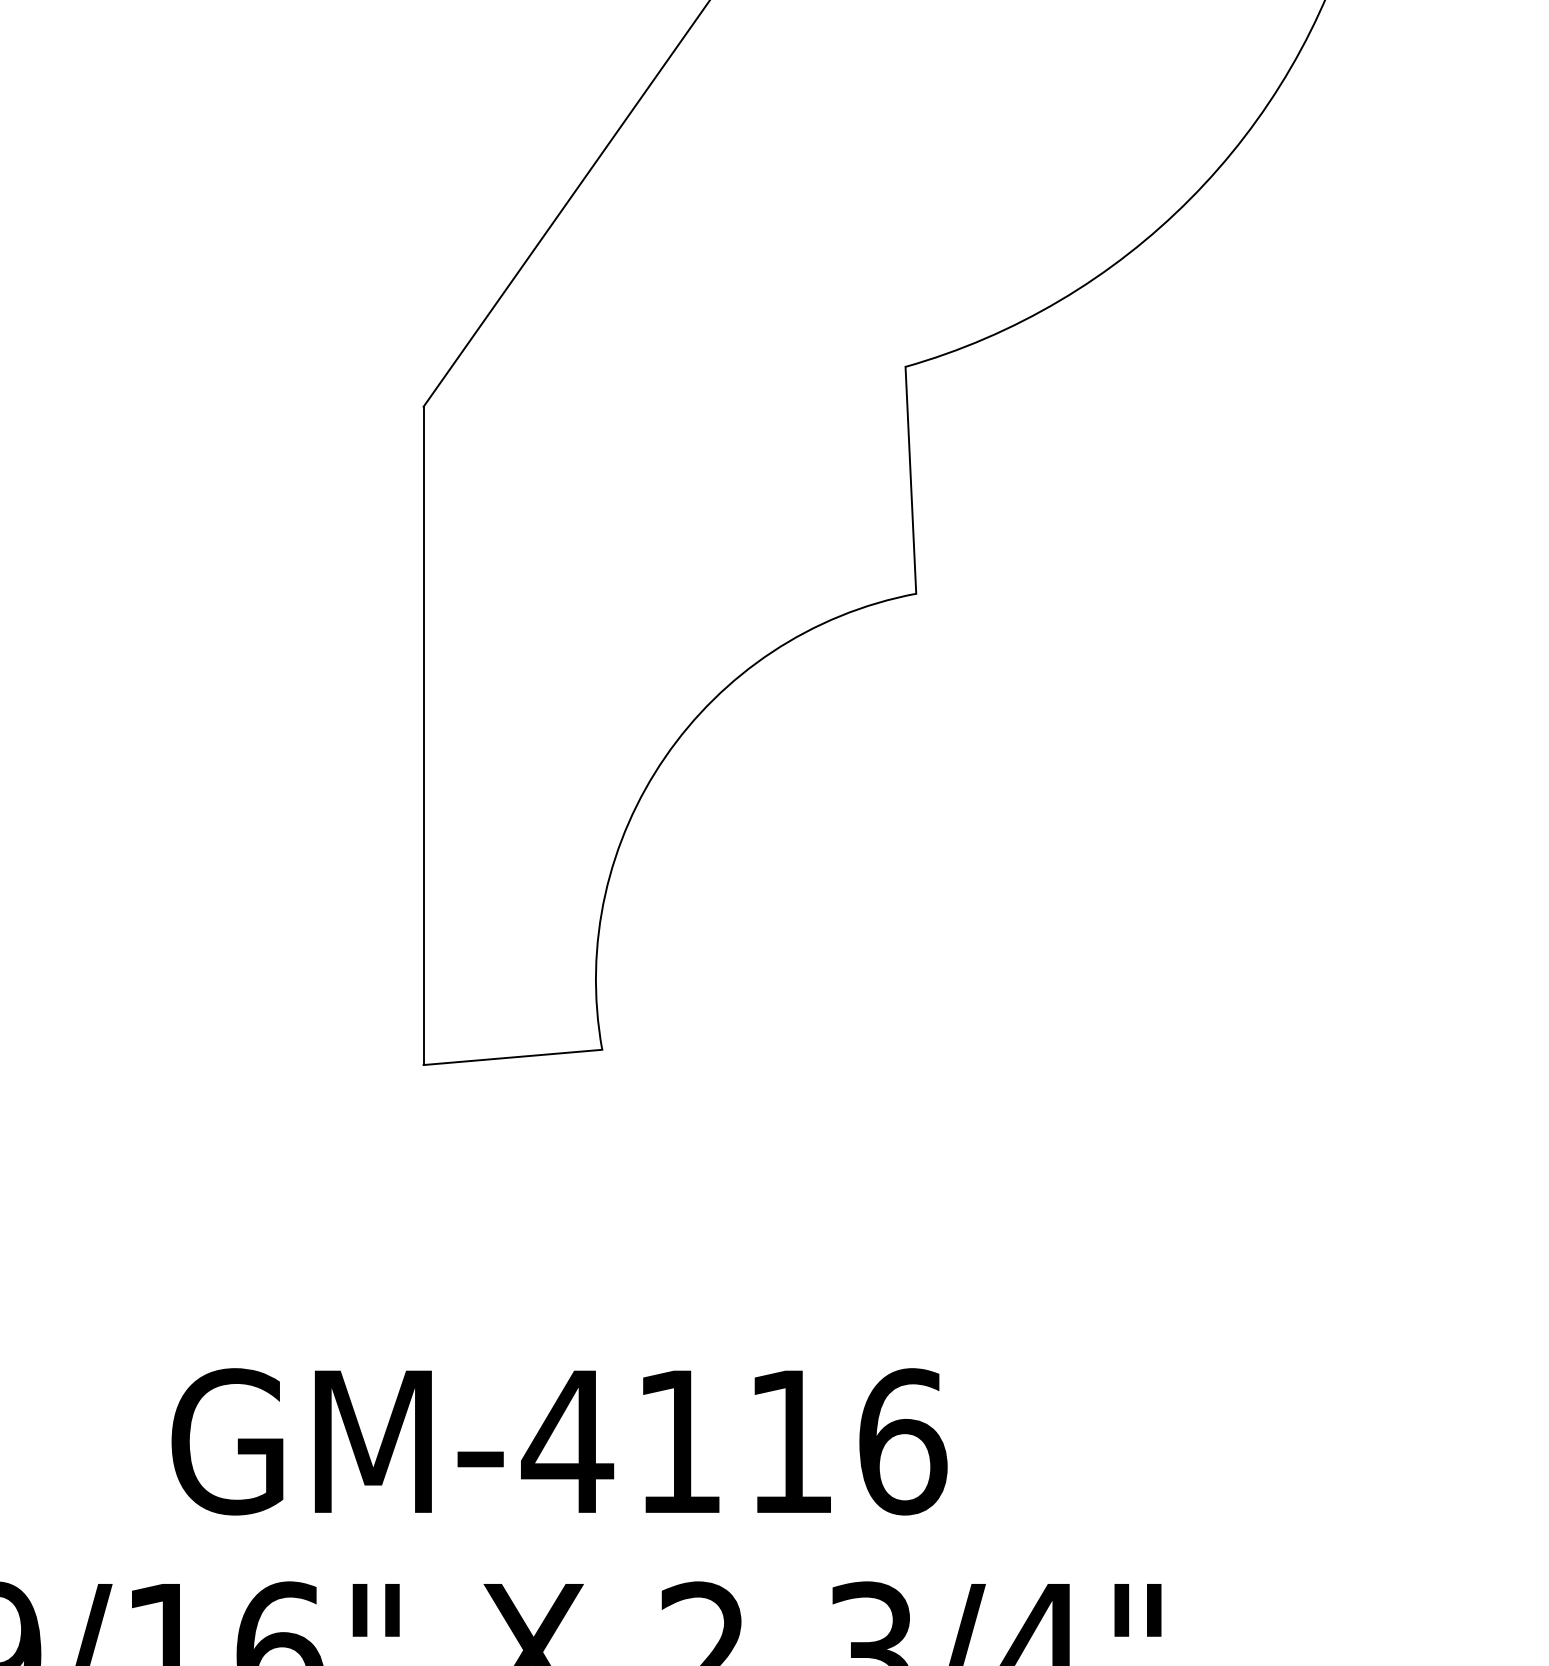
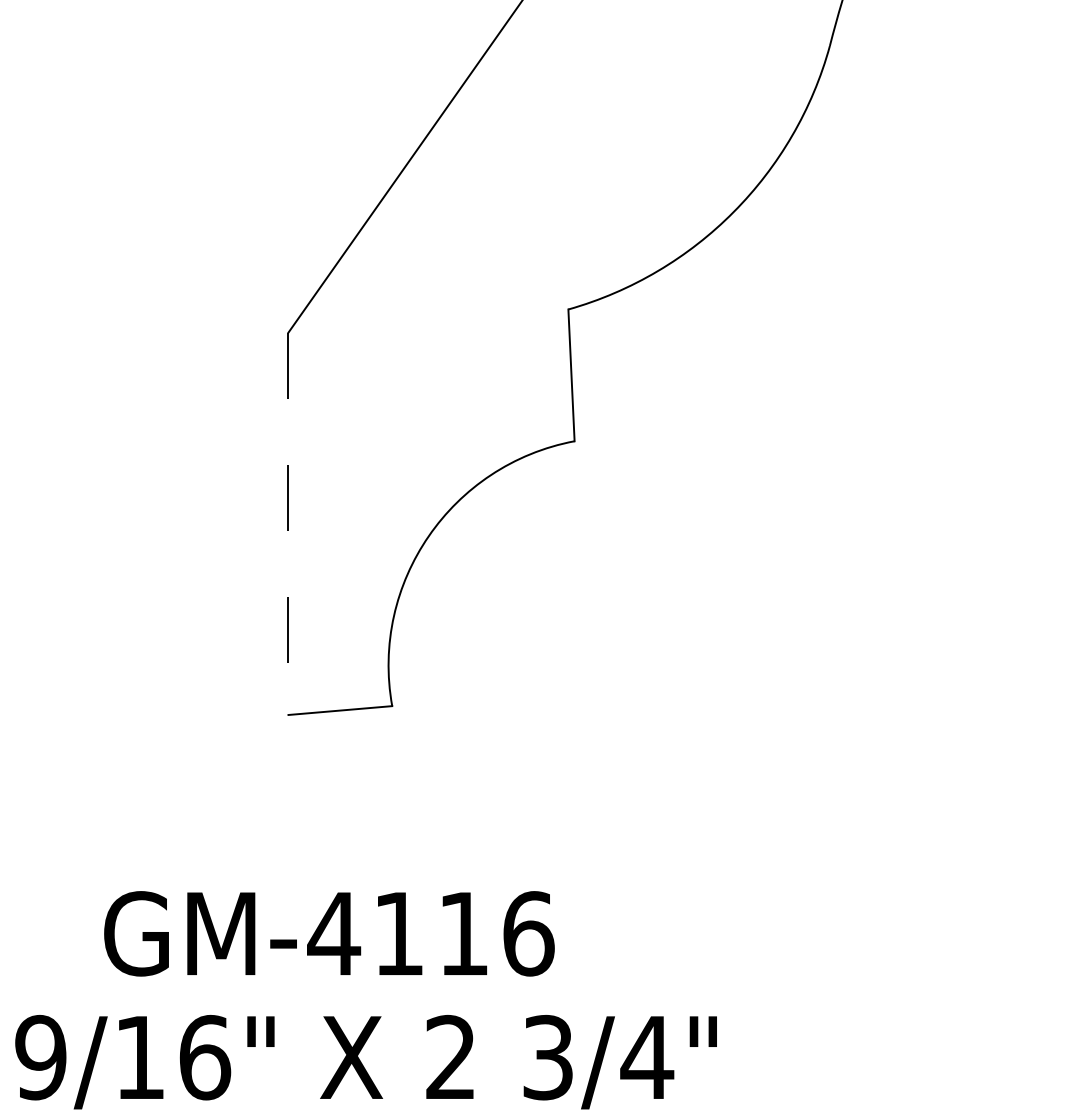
line: (423, 737) -> (288, 524), solid -> dashed
text: (559, 1441) -> (329, 933), moved

